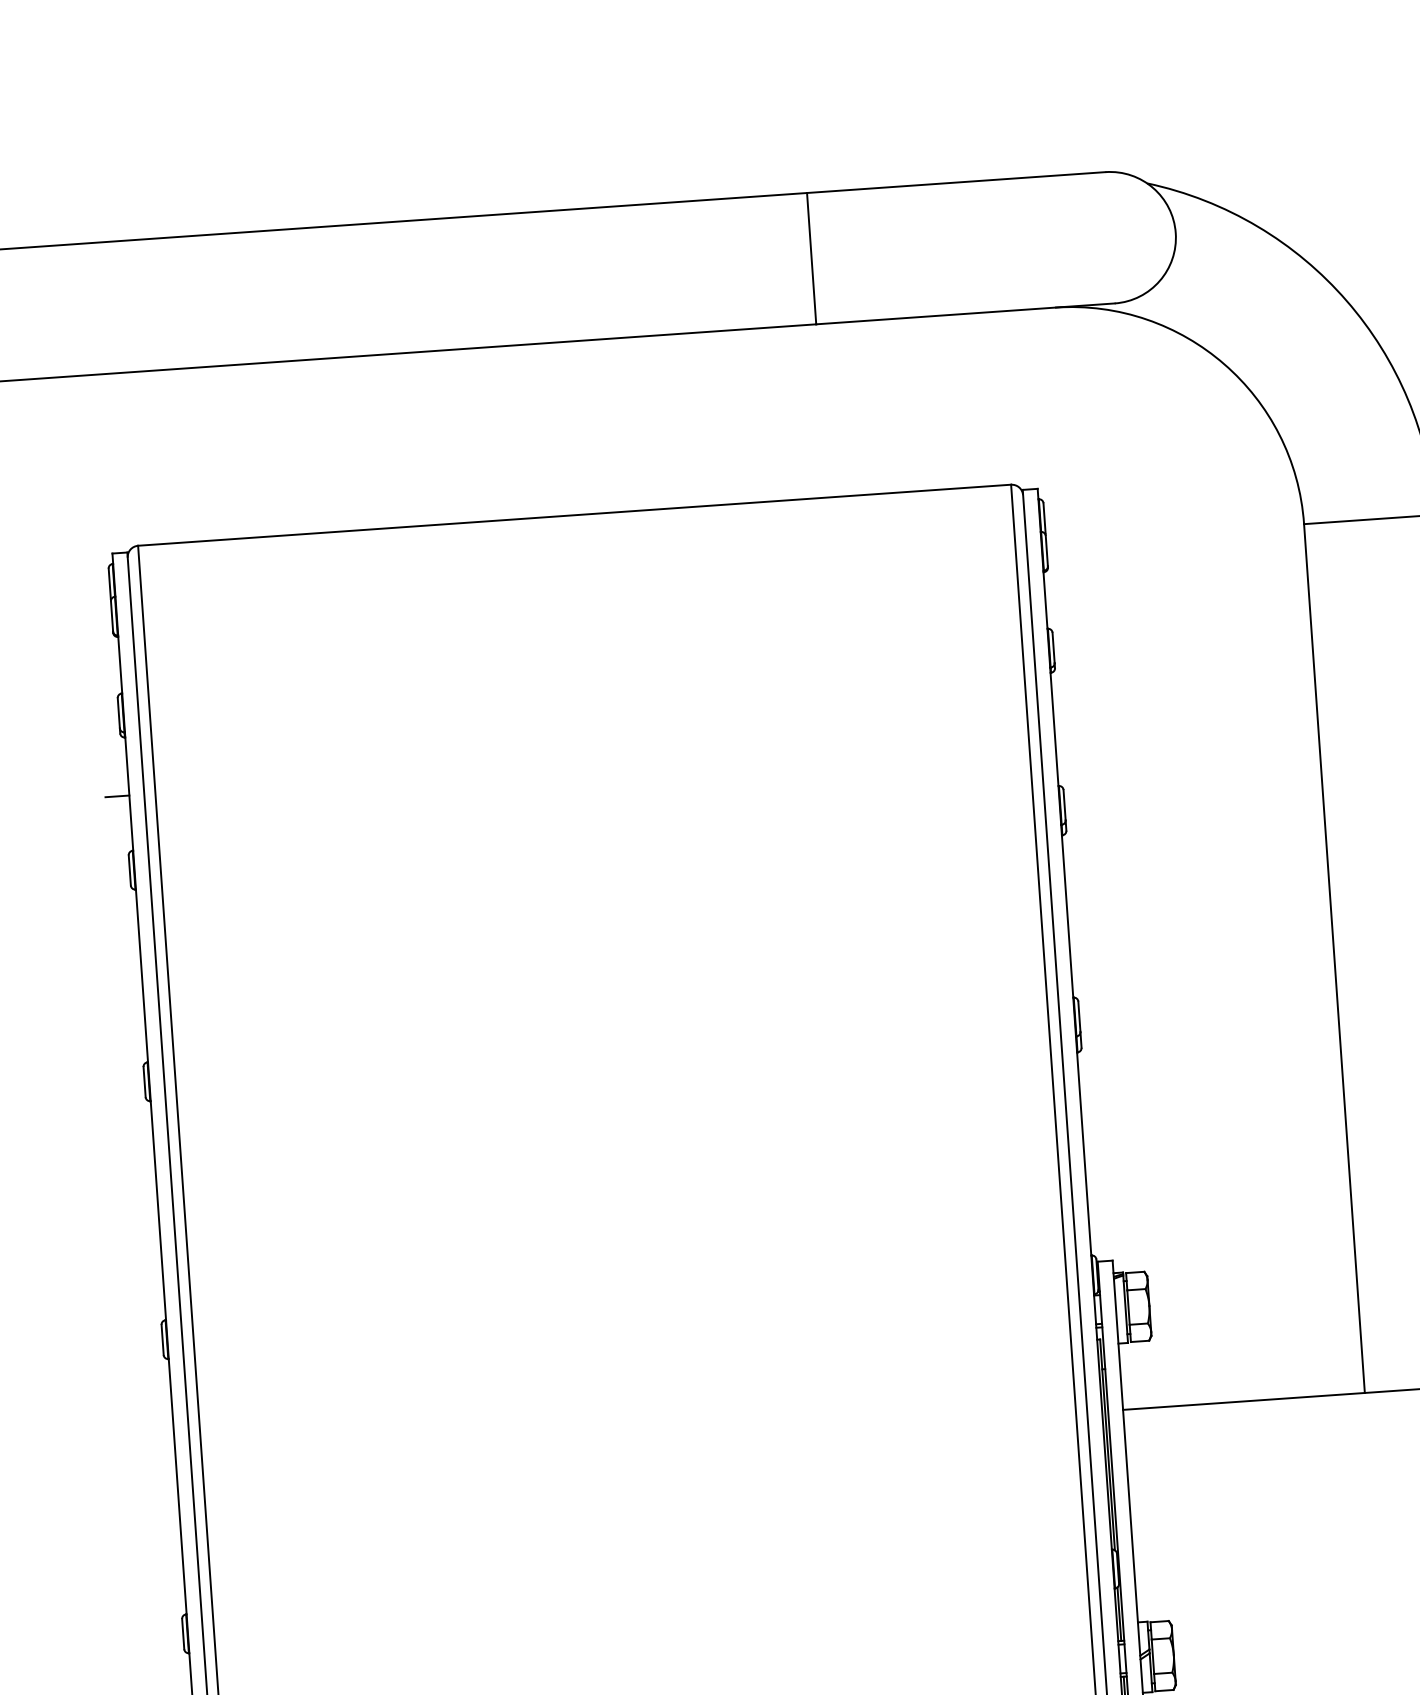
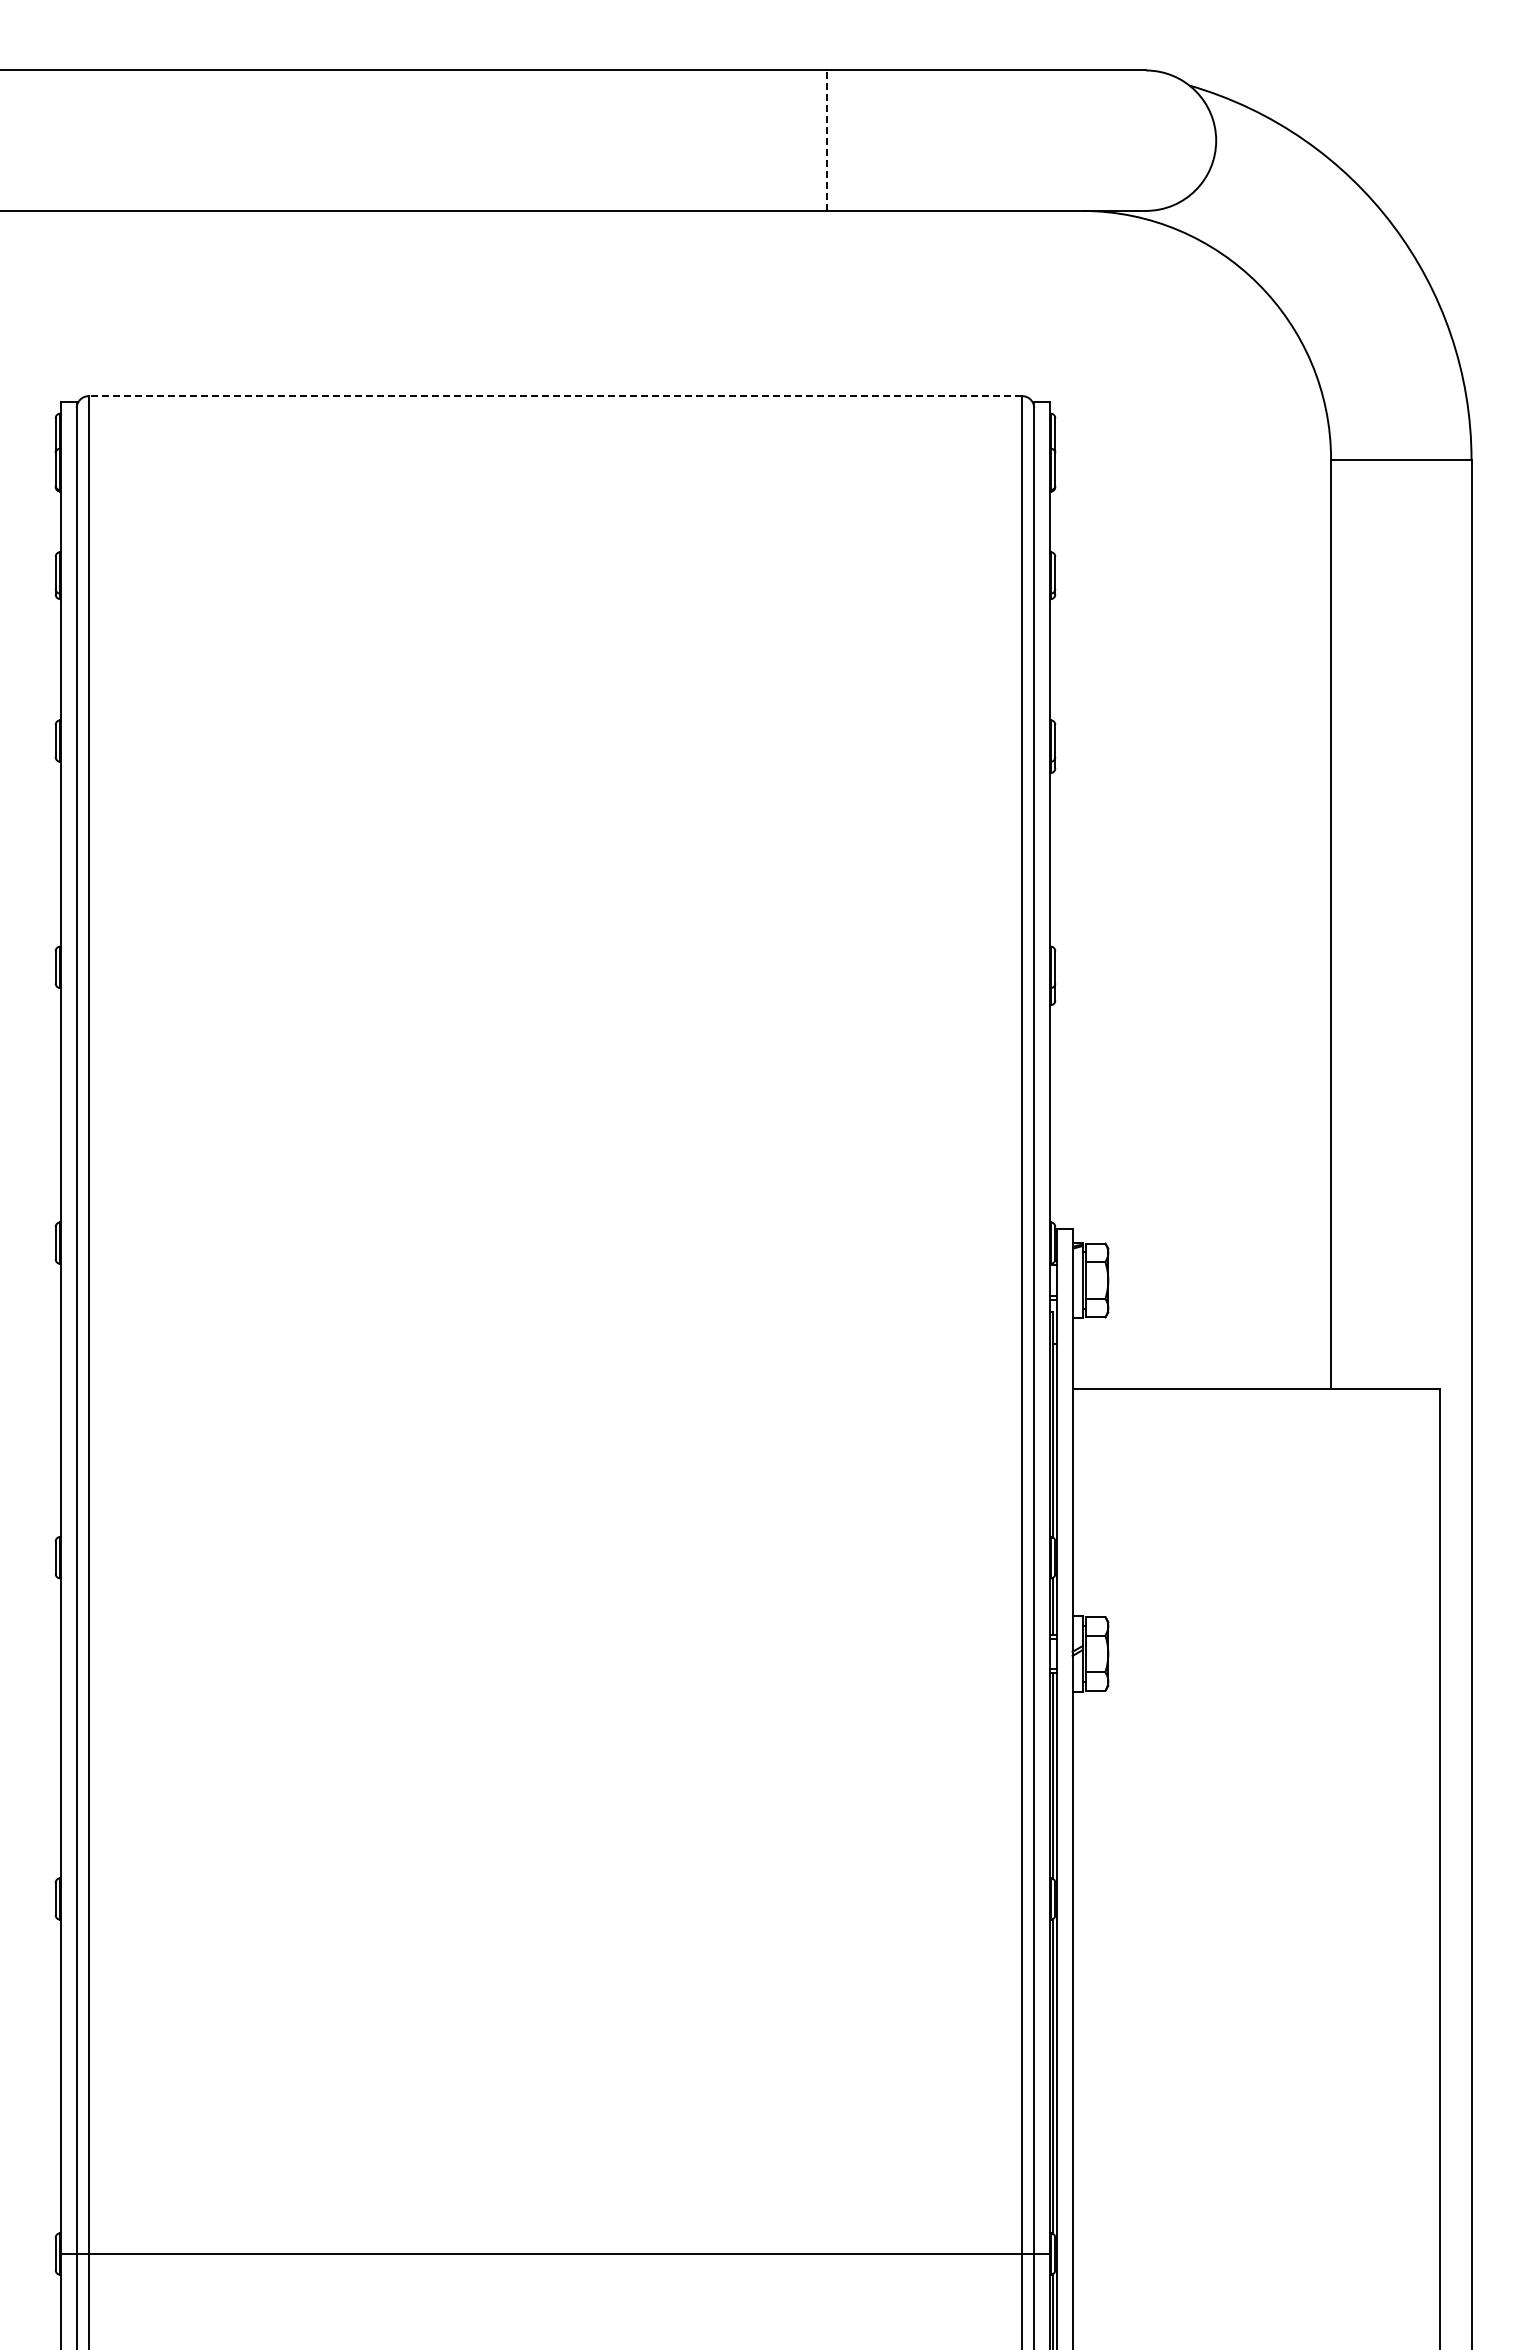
line: (811, 258) -> (826, 140), solid -> dashed
line: (574, 515) -> (555, 396), solid -> dashed
line: (116, 796) -> (47, 661), removed

